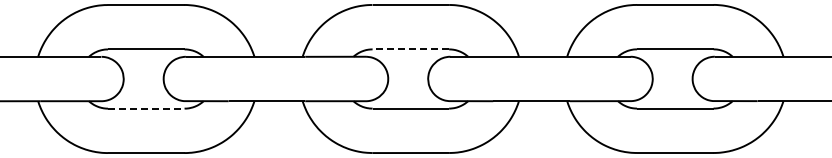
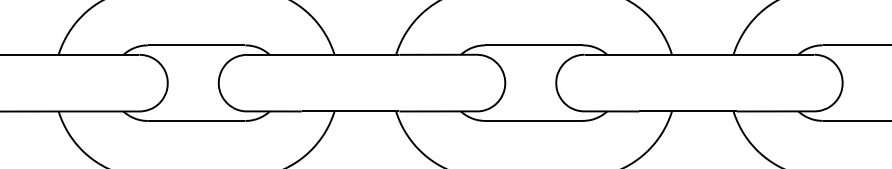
line: (410, 49) -> (533, 45), dashed -> solid
line: (146, 108) -> (196, 120), dashed -> solid

